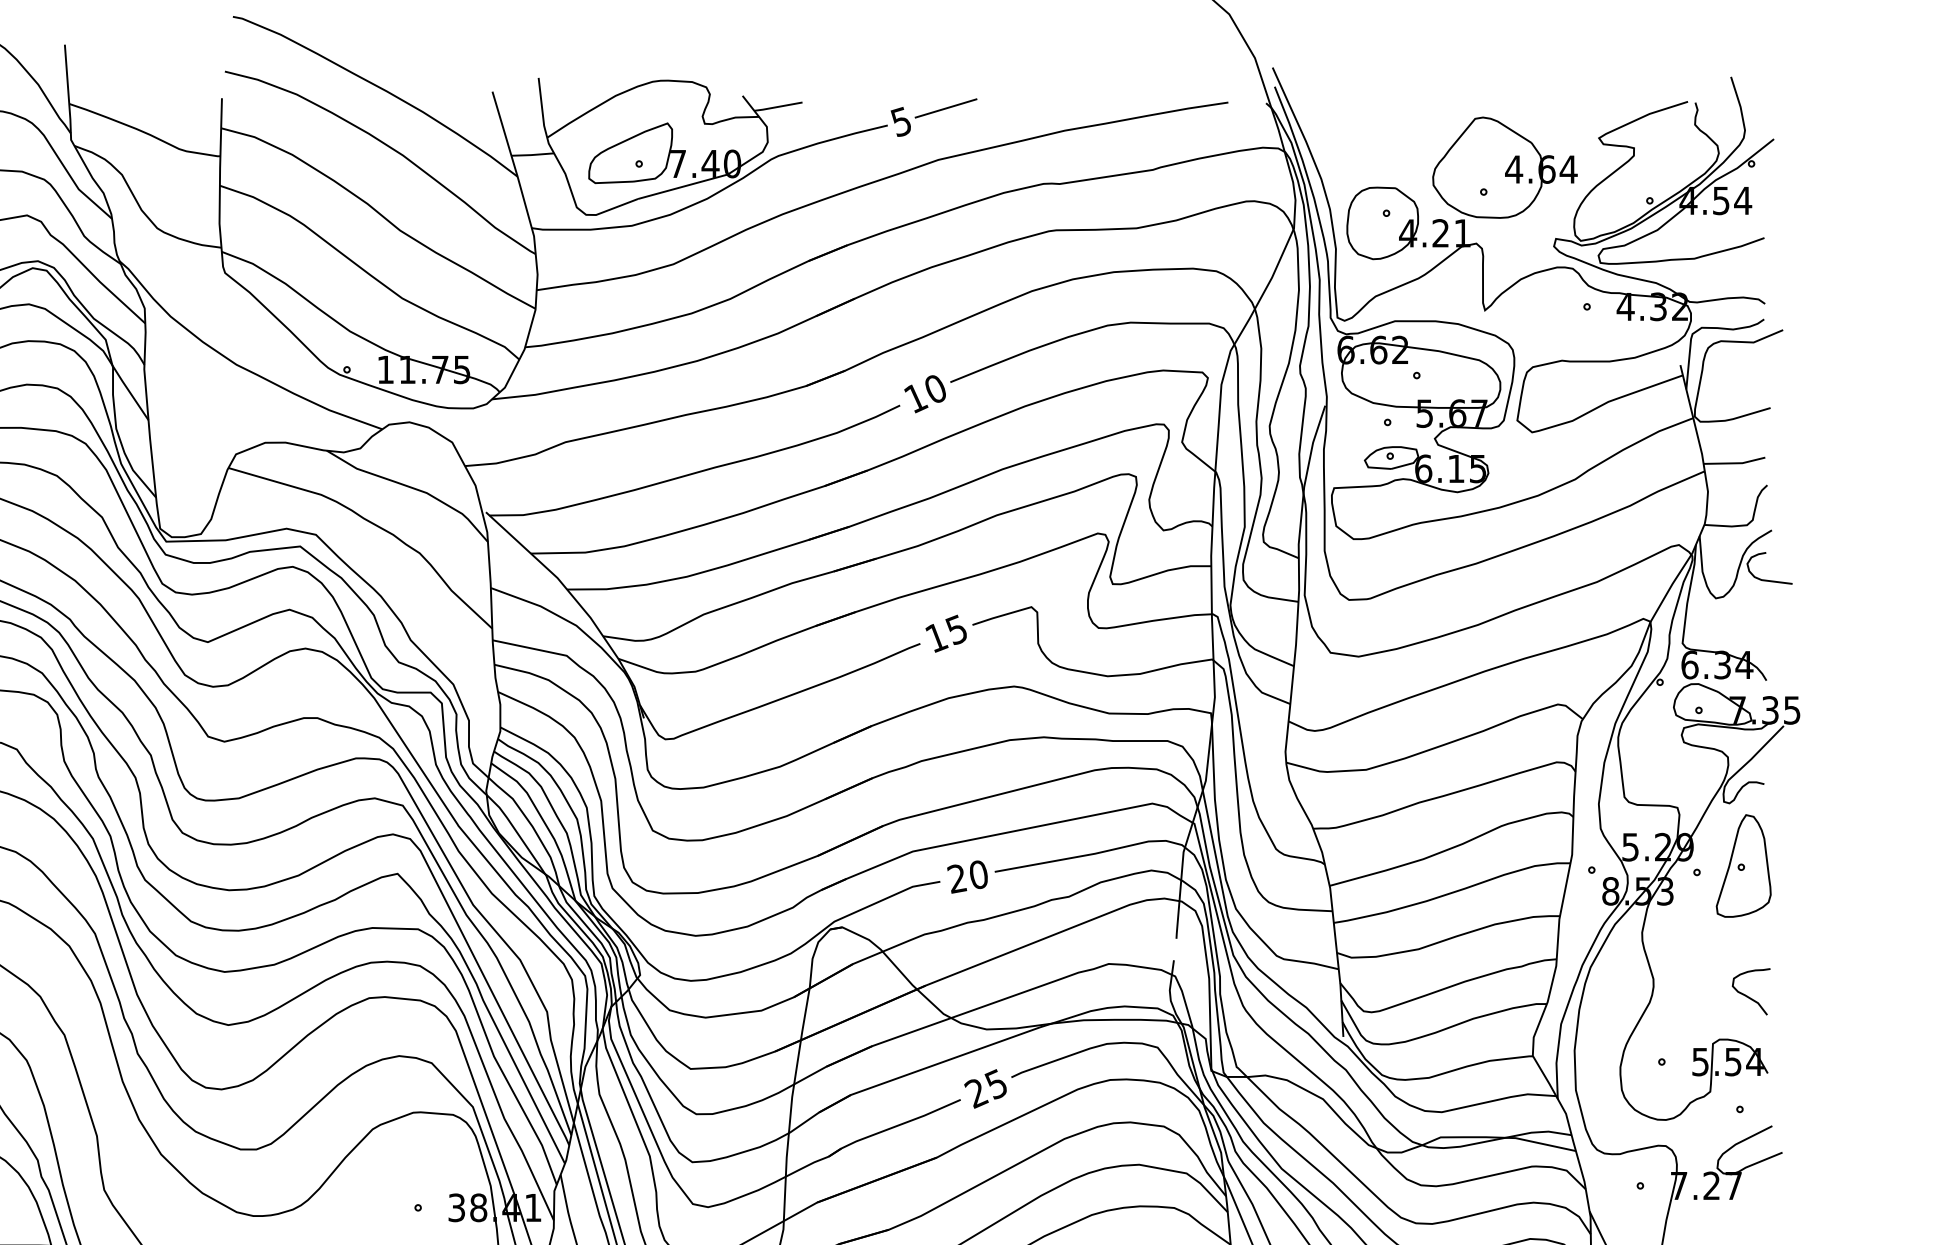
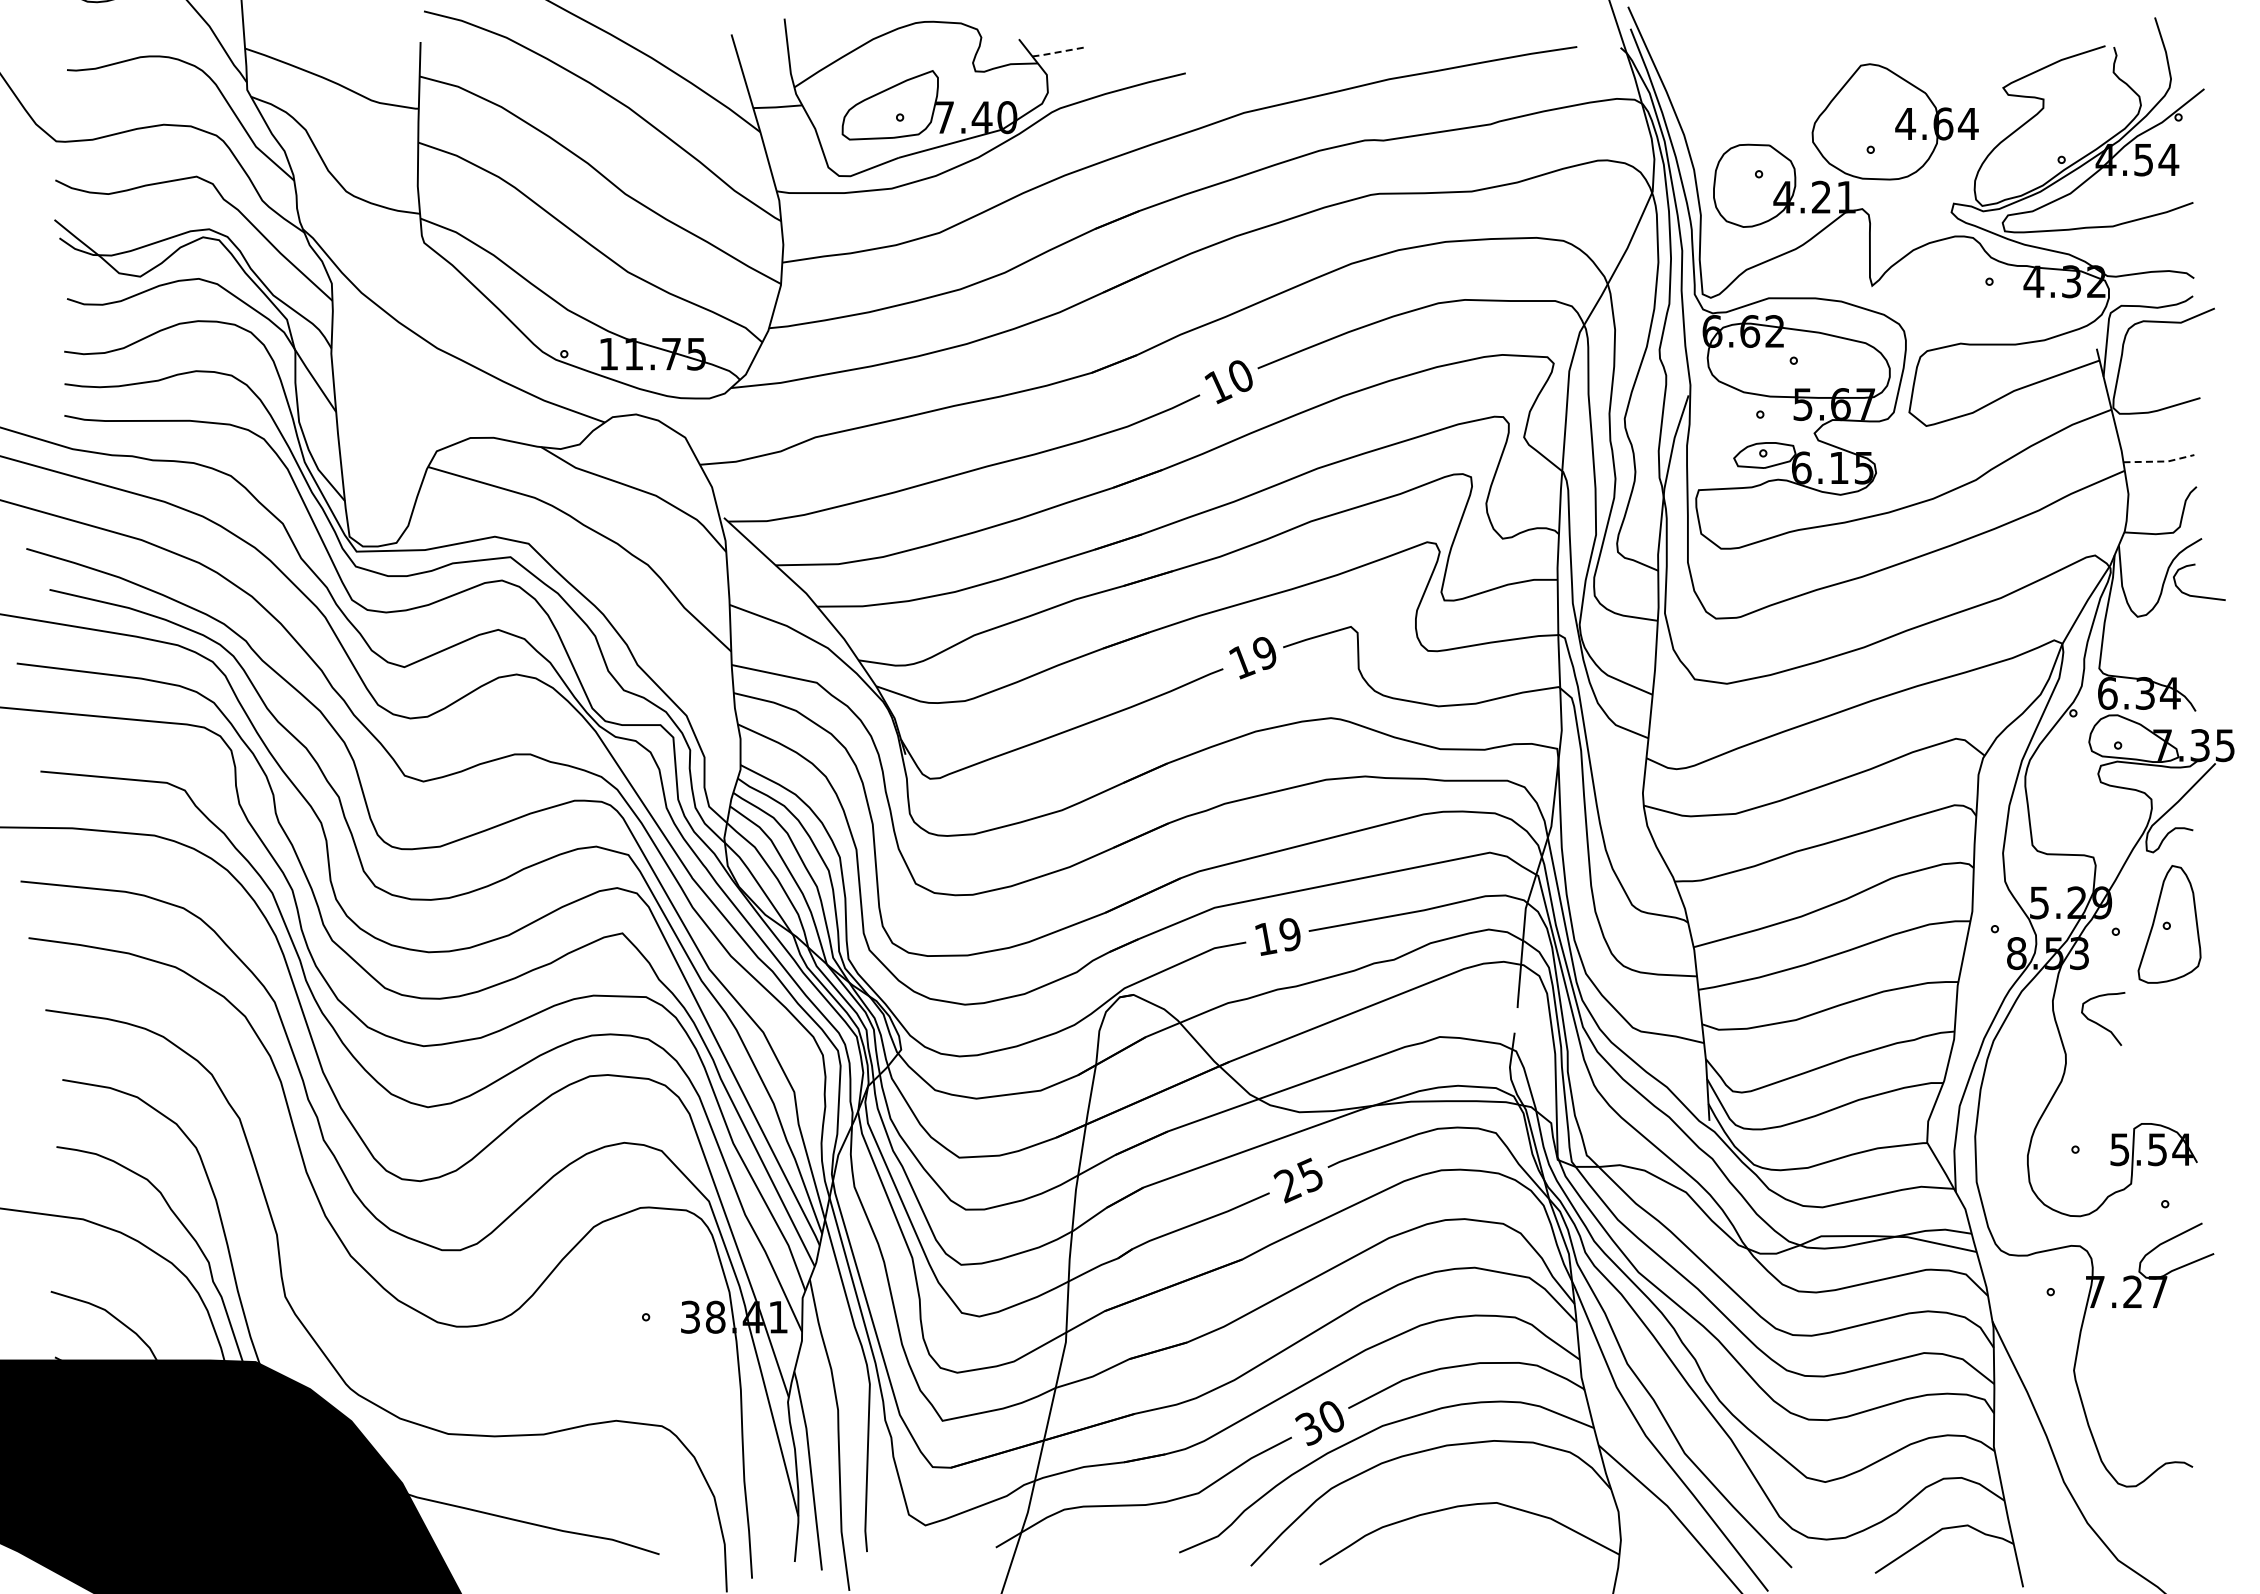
line: (777, 107) -> (1059, 52), solid -> dashed
part: (933, 117) -> (1238, 64), removed
line: (1735, 463) -> (2160, 461), solid -> dashed
text: (956, 629) -> (1264, 652), 15 -> 19
text: (967, 877) -> (1277, 937), 20 -> 19
curve: (1748, 996) -> (2100, 1024), moved

